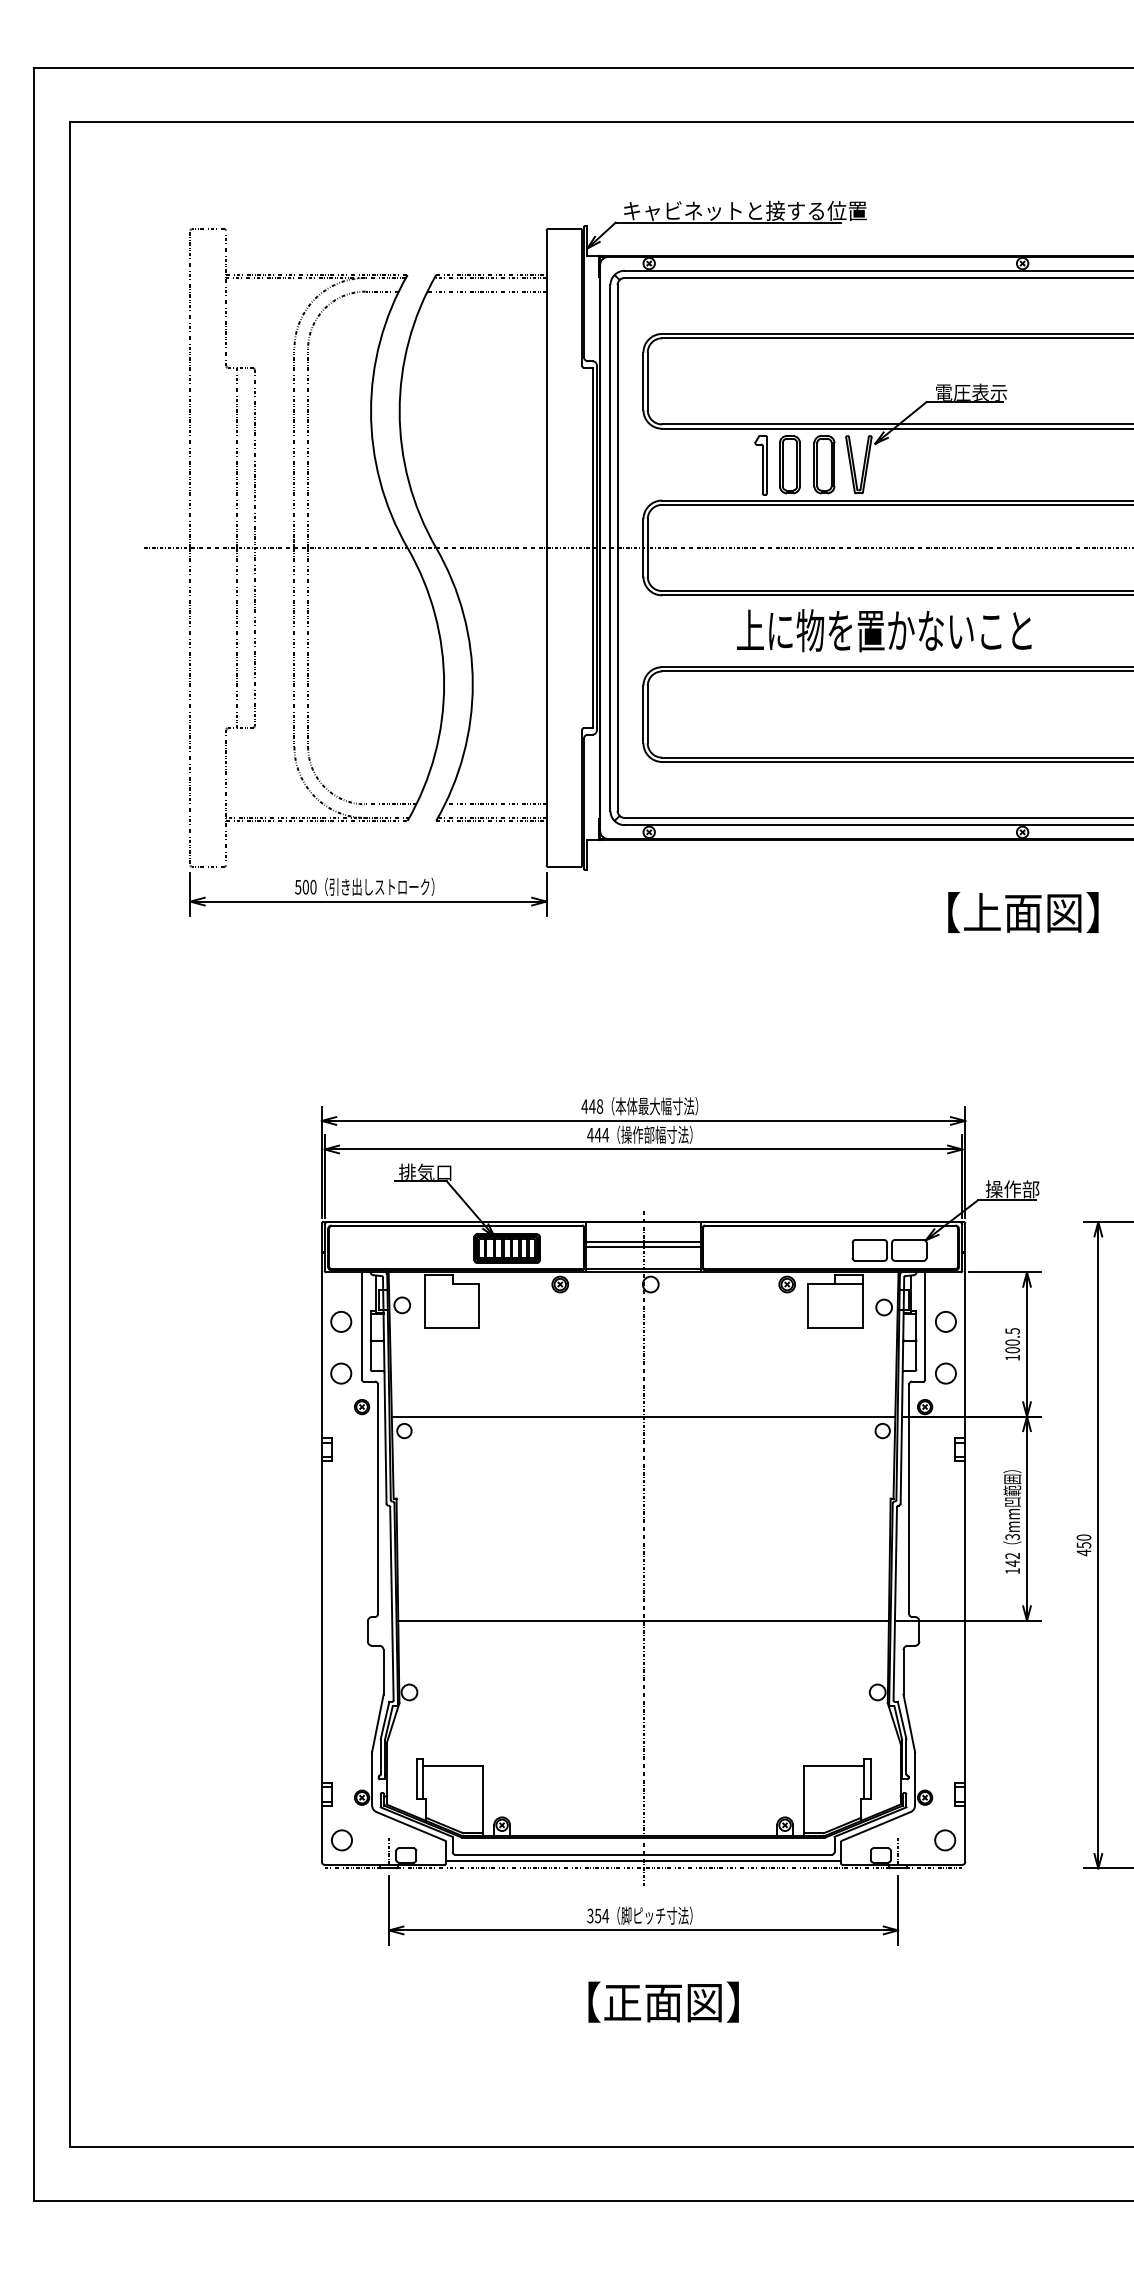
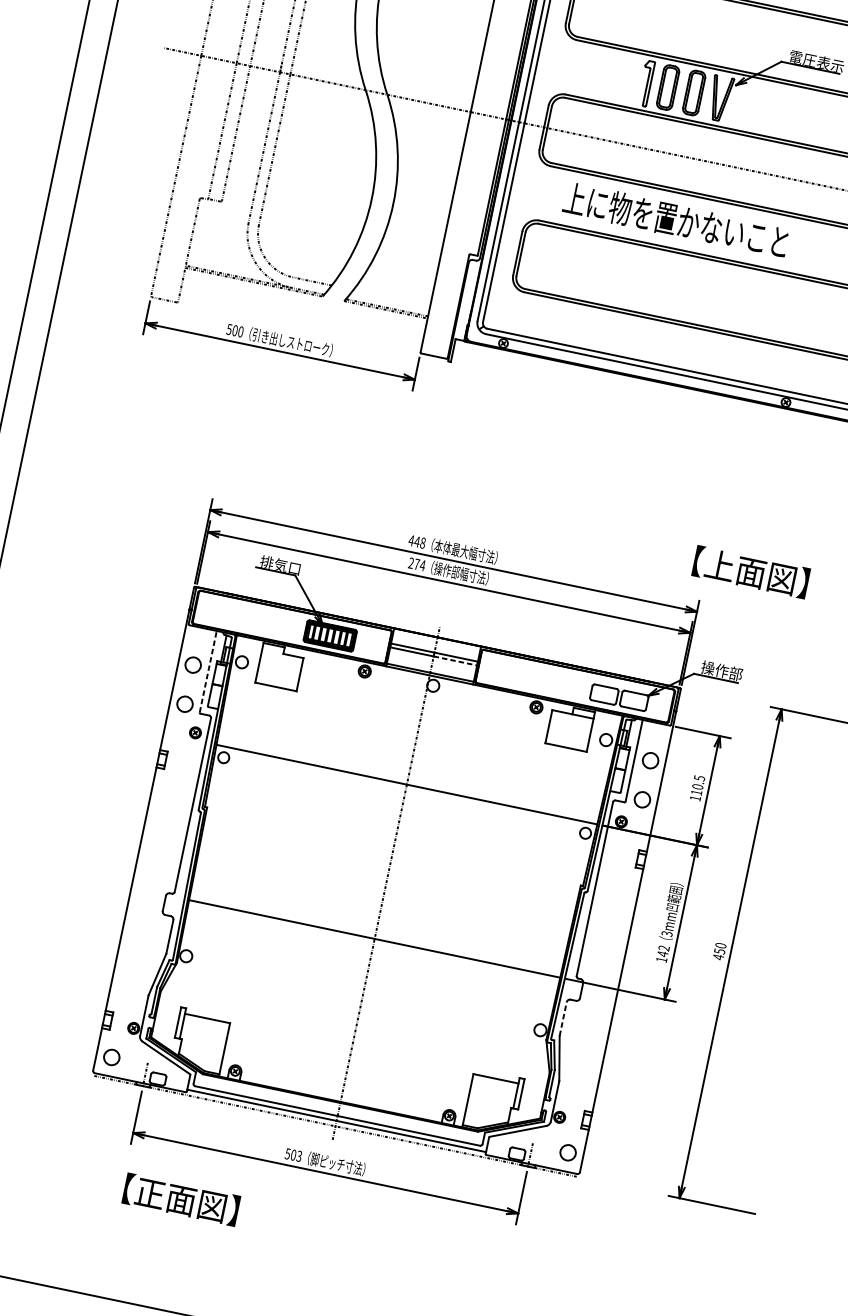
text: (884, 630) -> (676, 220), moved
line: (495, 804) -> (391, 298), removed
text: (1023, 912) -> (751, 572), moved
text: (594, 1134) -> (414, 563), 444 -> 274
line: (672, 1247) -> (455, 661), solid -> dashed
line: (362, 1326) -> (208, 671), solid -> dashed
text: (1012, 1350) -> (696, 792), 100.5 -> 110.5
line: (903, 1671) -> (563, 1018), solid -> dashed
text: (598, 1915) -> (293, 1154), 354 -> 503
text: (663, 2001) -> (181, 1199), moved

